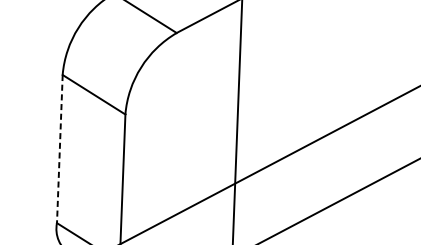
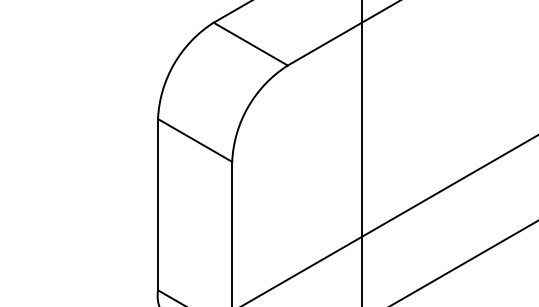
line: (60, 148) -> (158, 204), dashed -> solid

